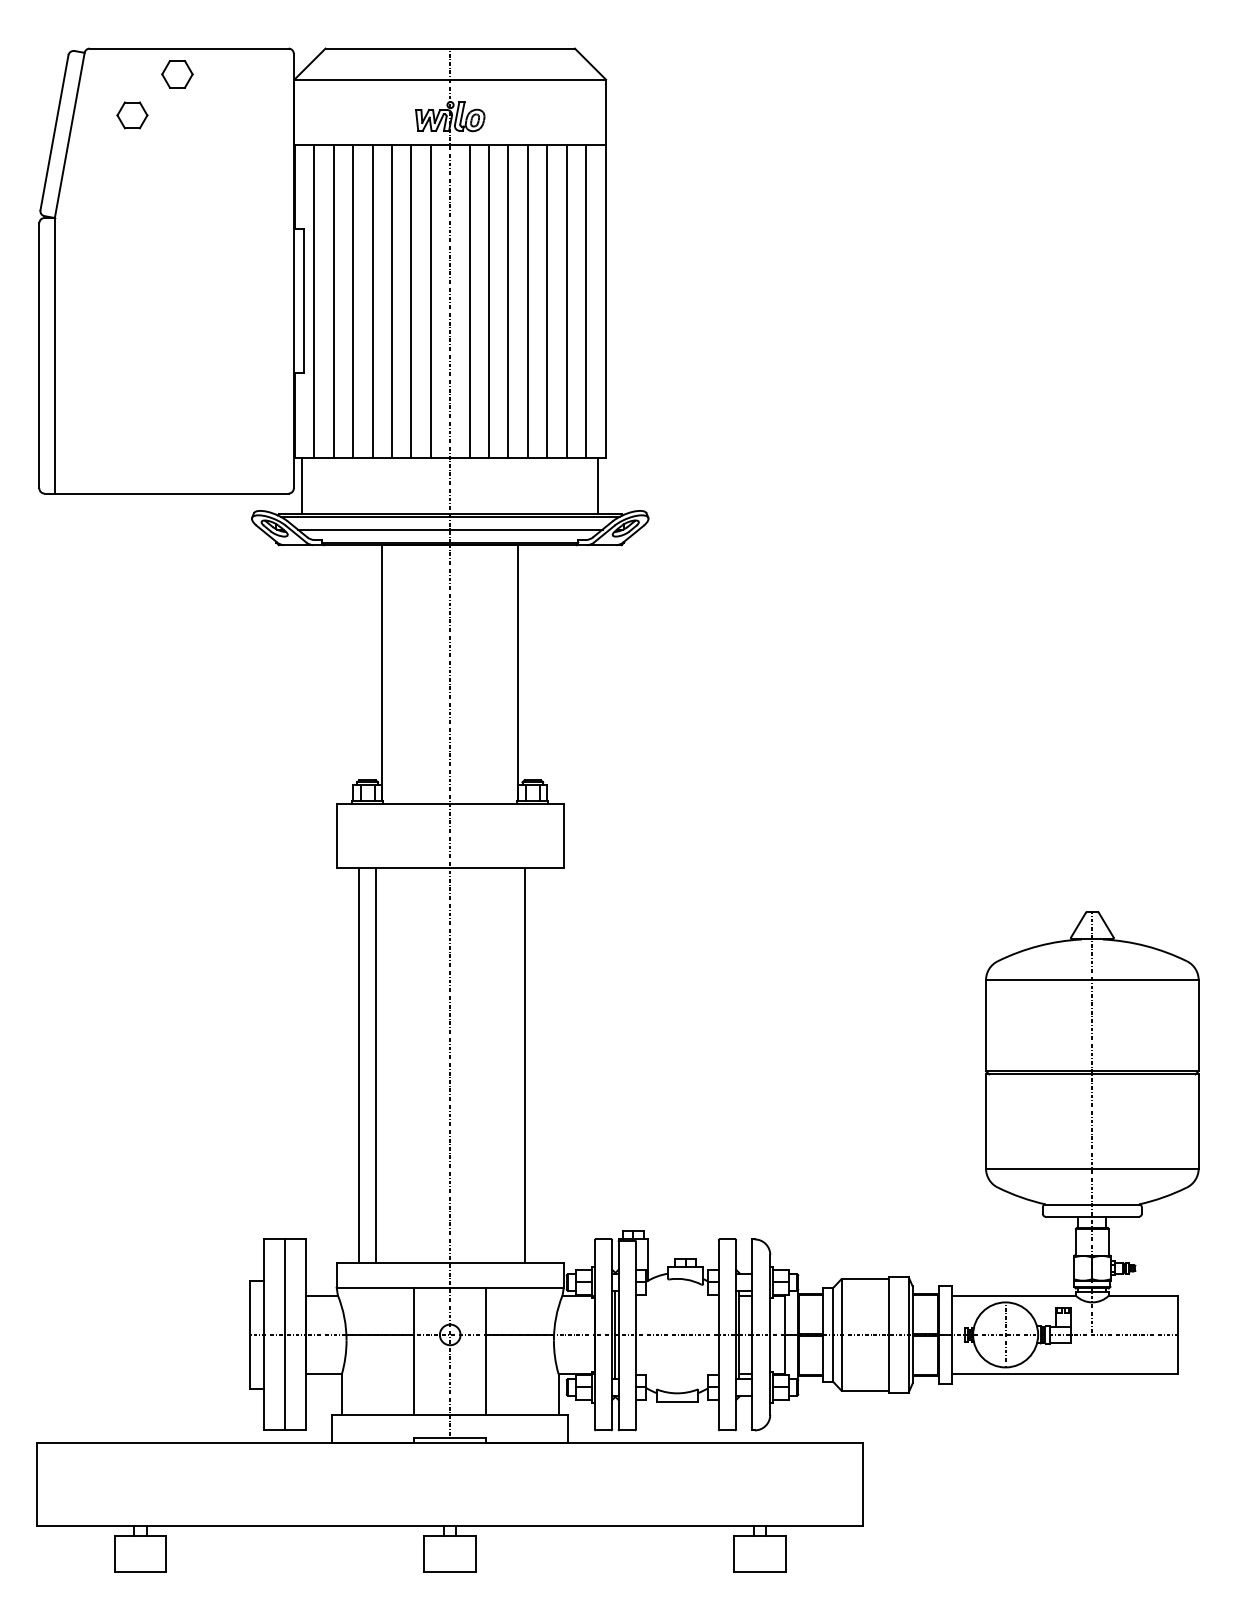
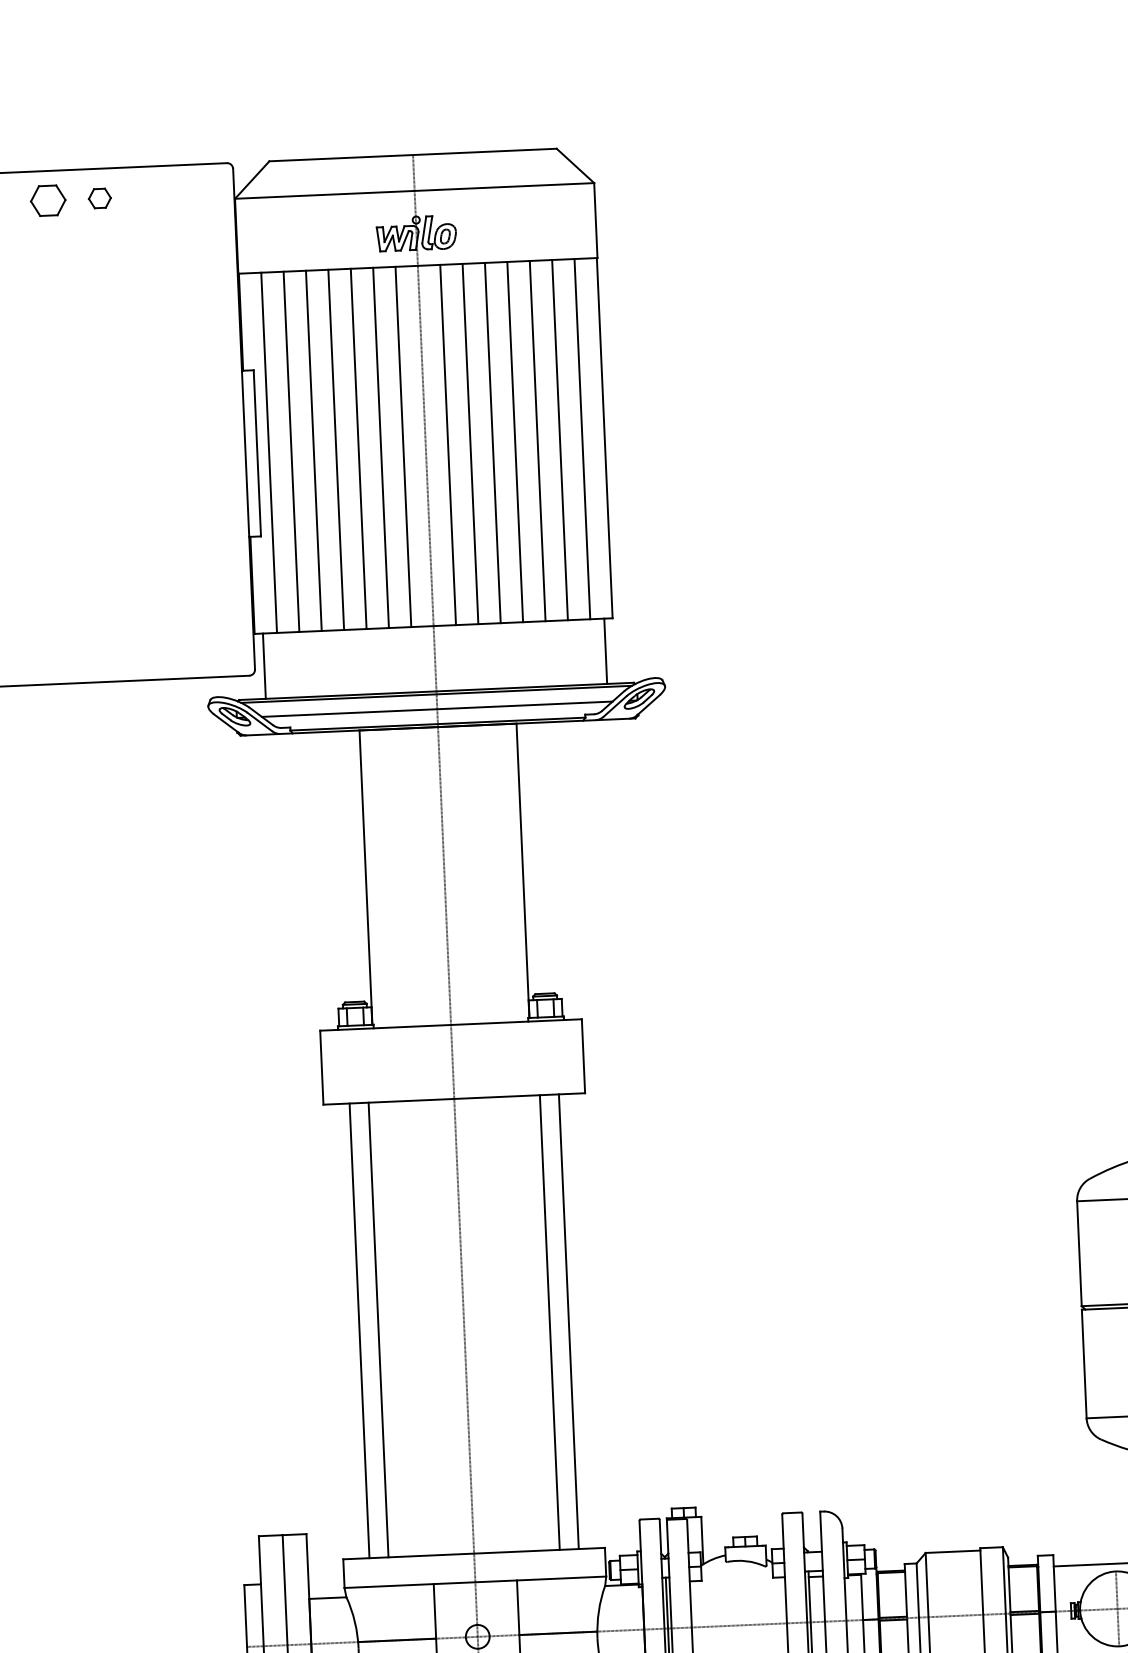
part: (176, 74) -> (99, 198), size x0.62
part: (132, 115) -> (48, 200), moved
line: (541, 1065) -> (569, 1321), added

